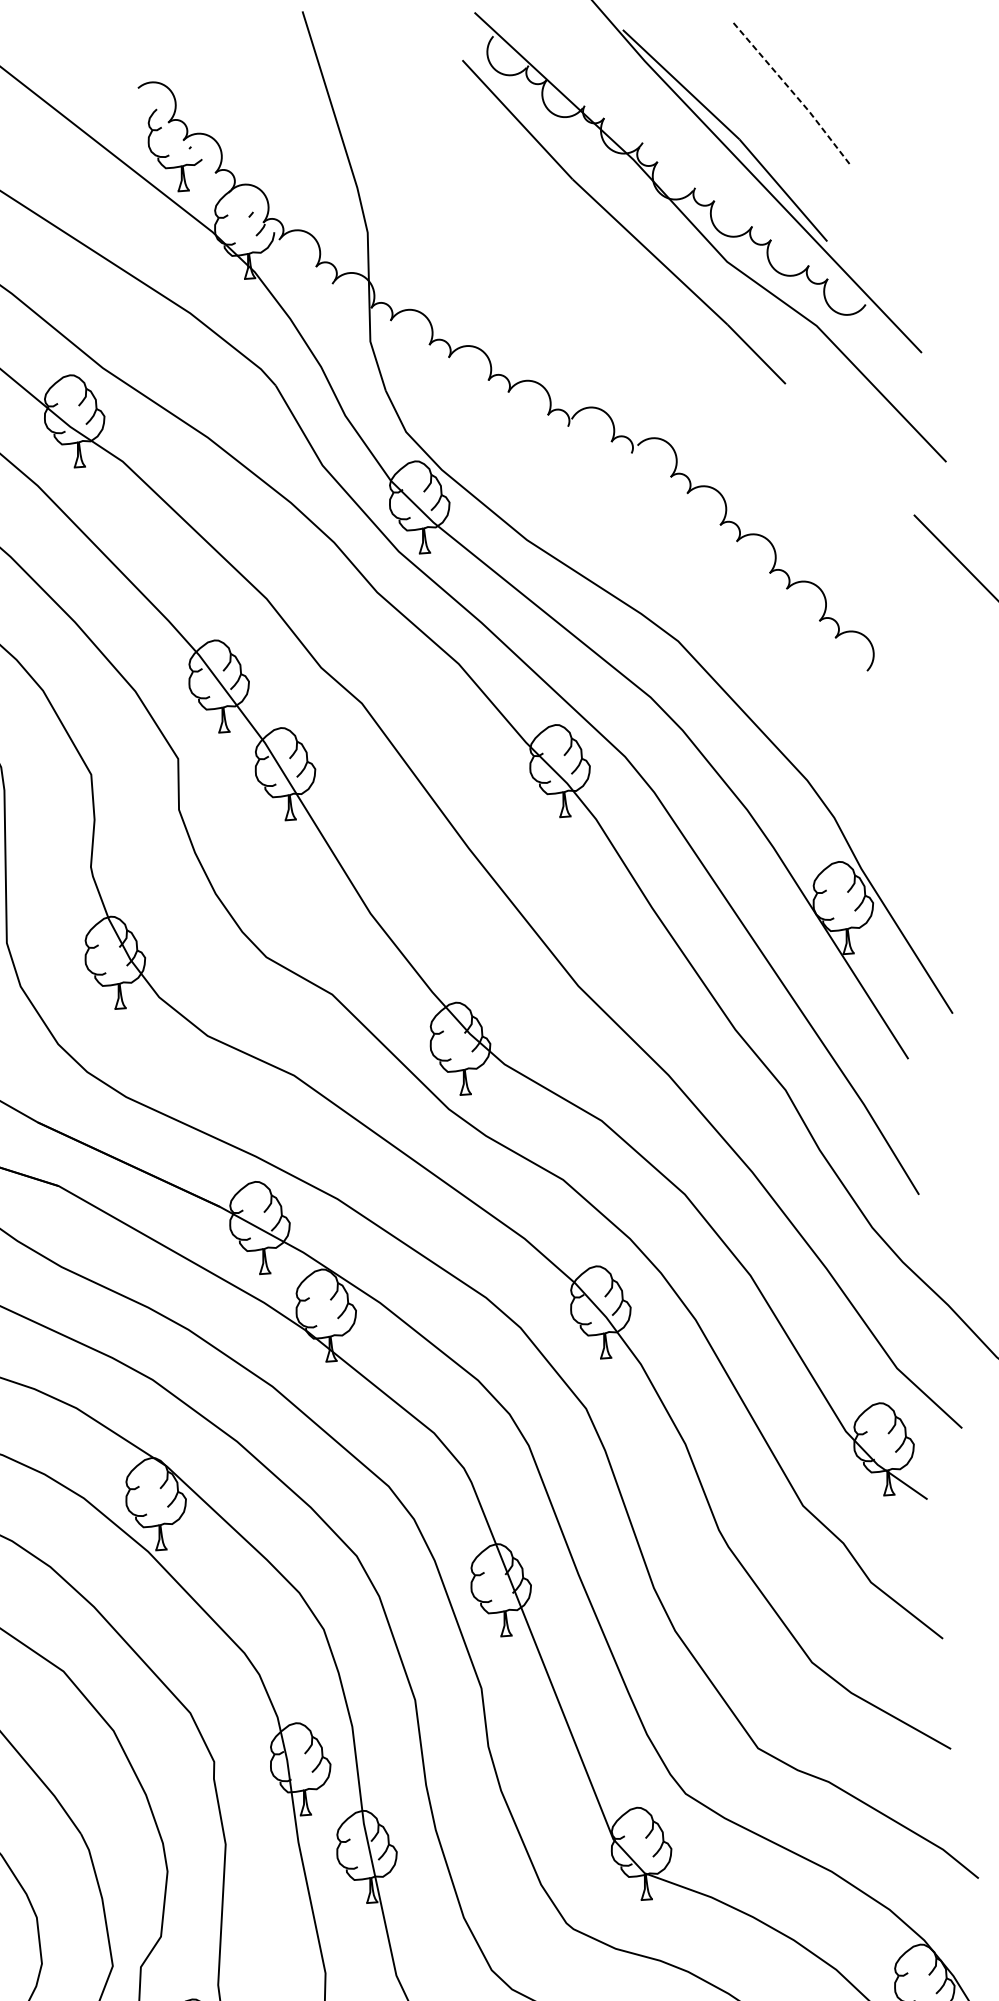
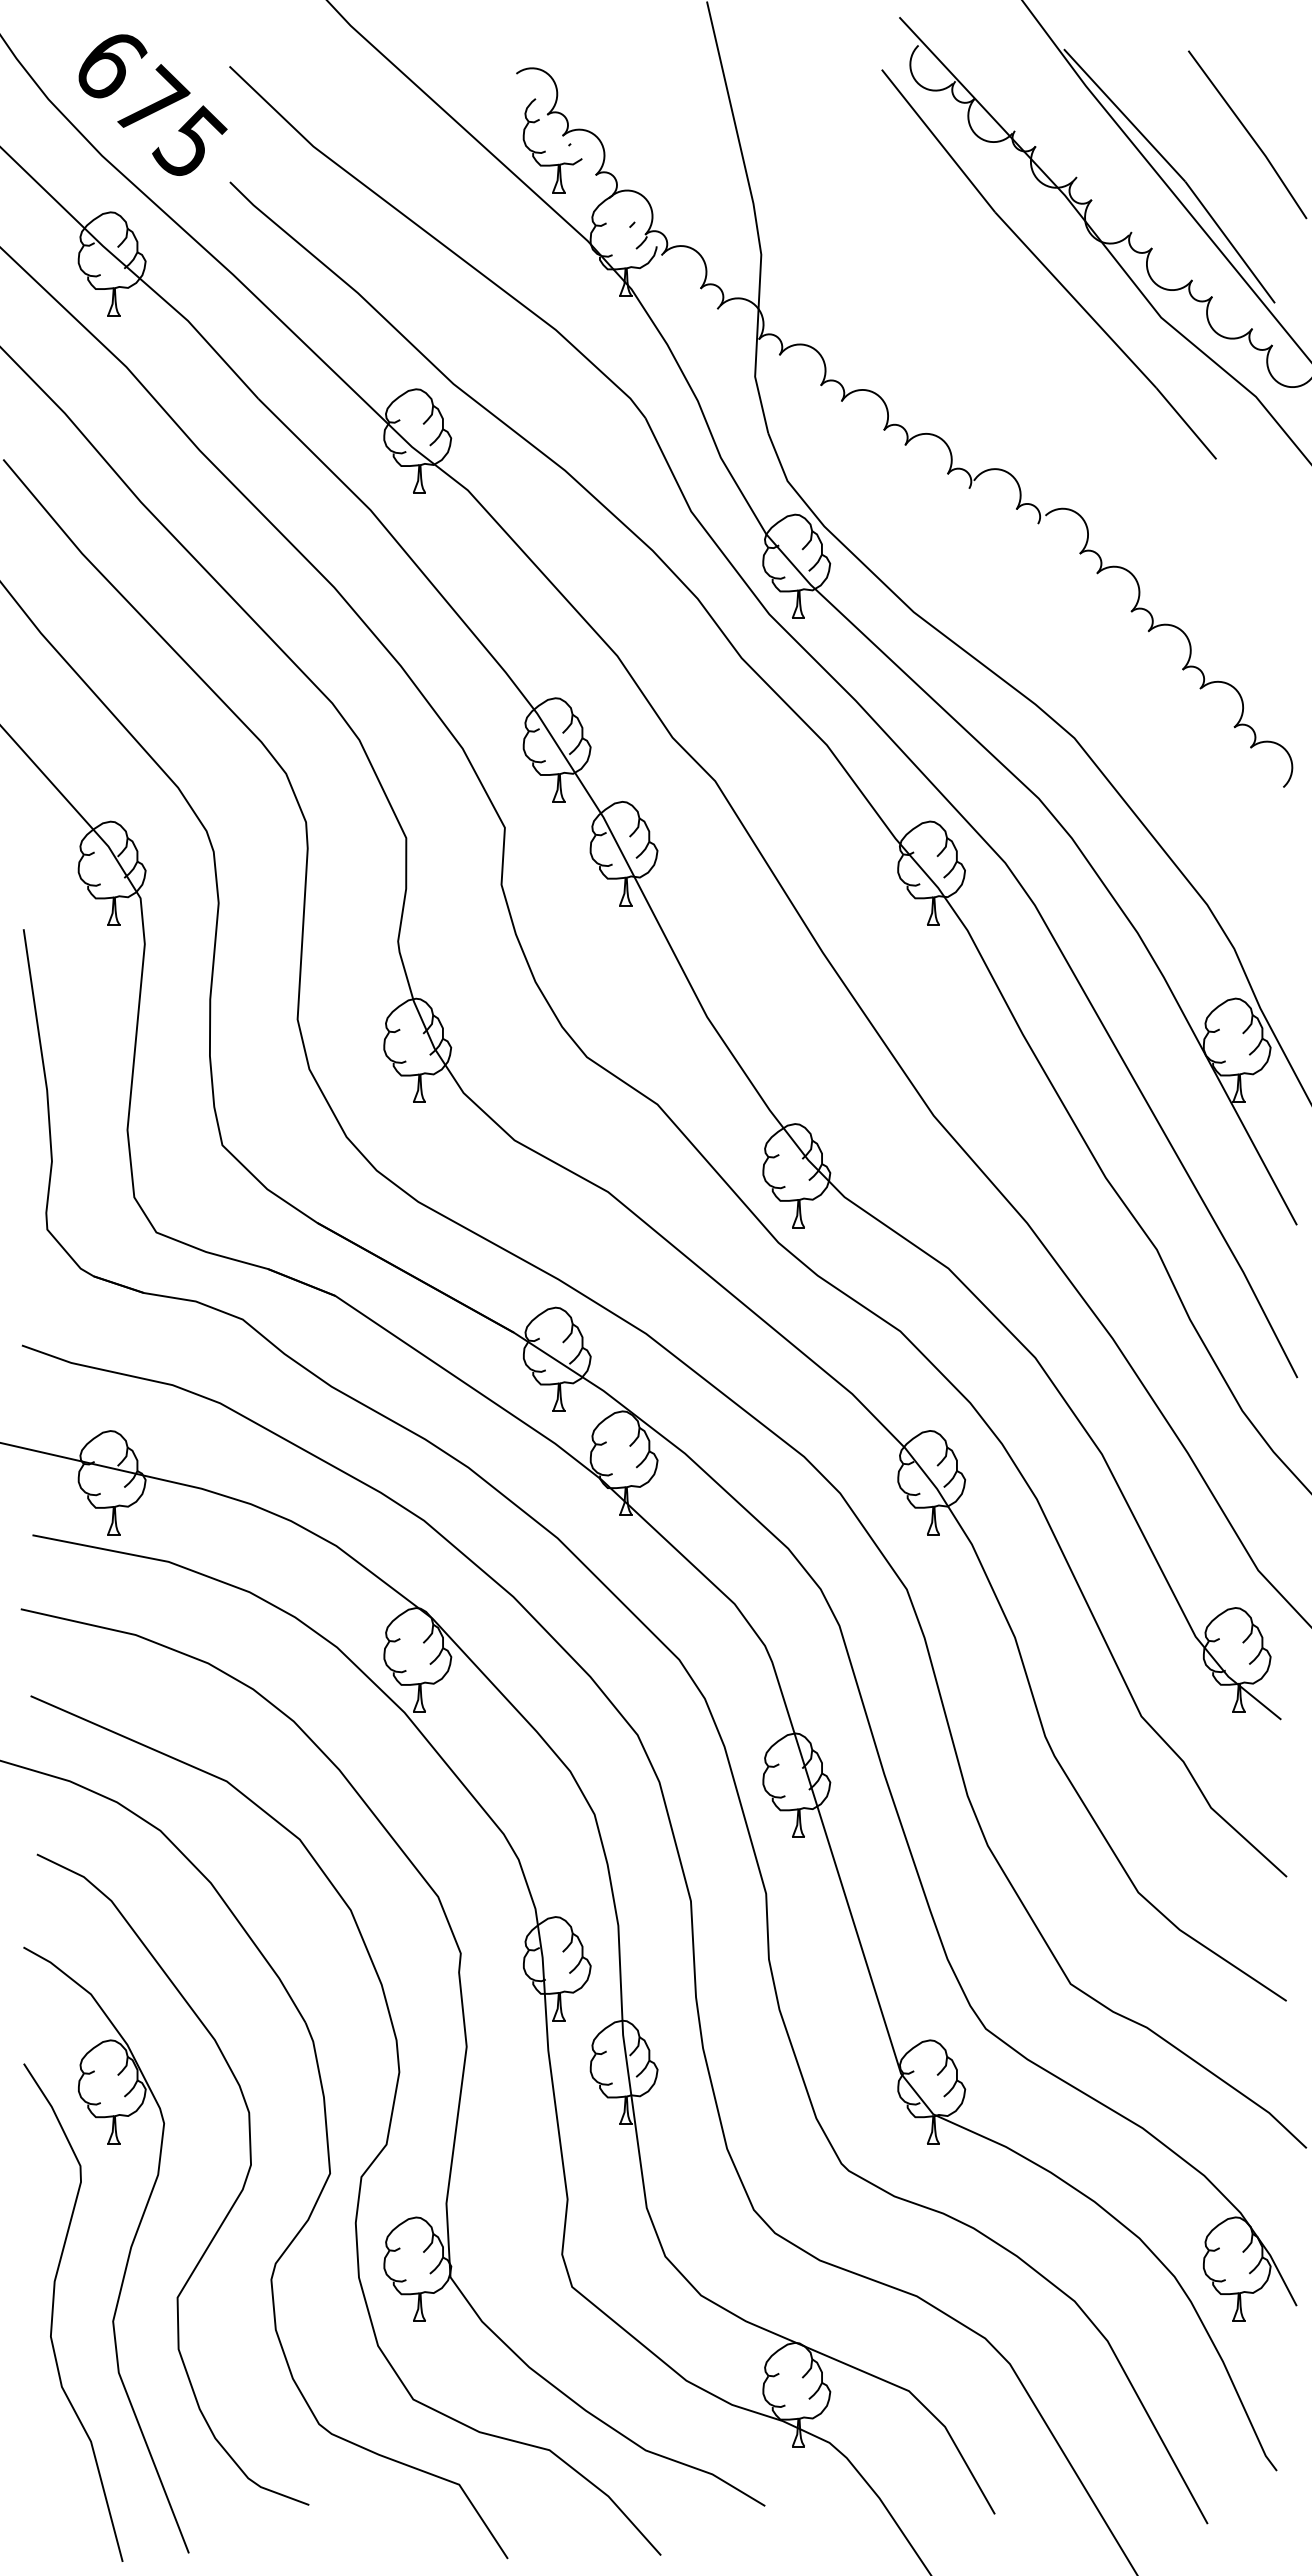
line: (793, 93) -> (1249, 134), dashed -> solid

